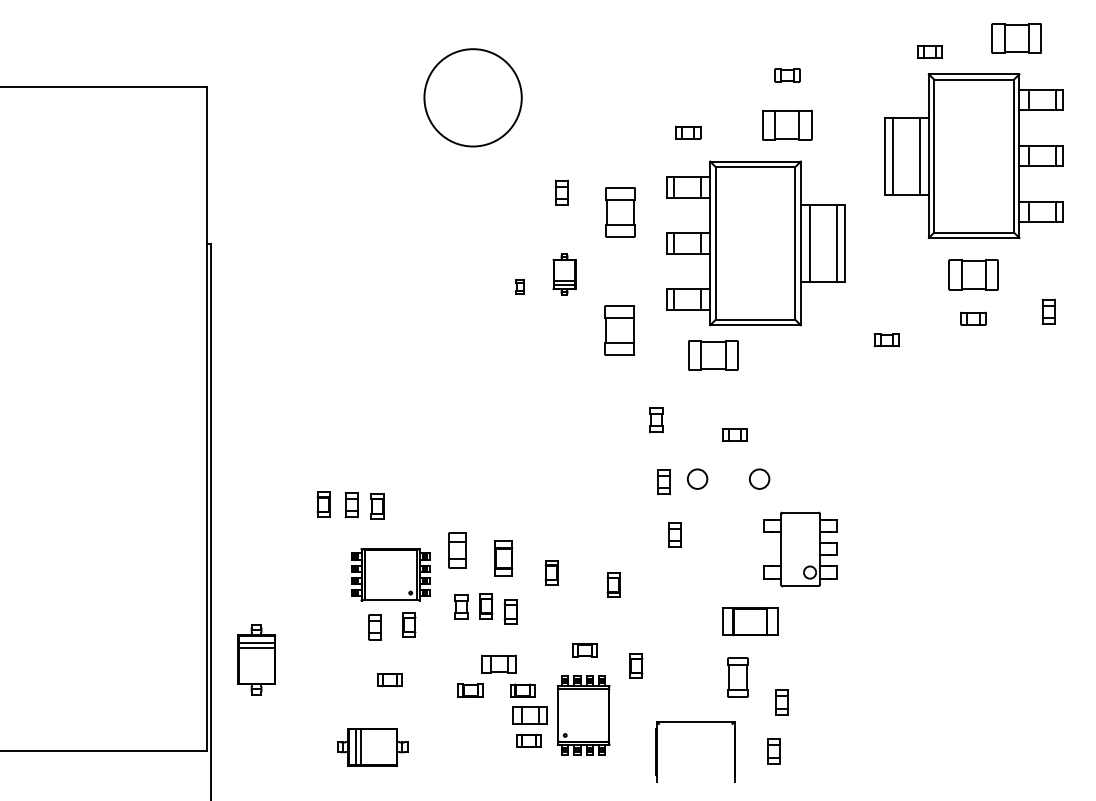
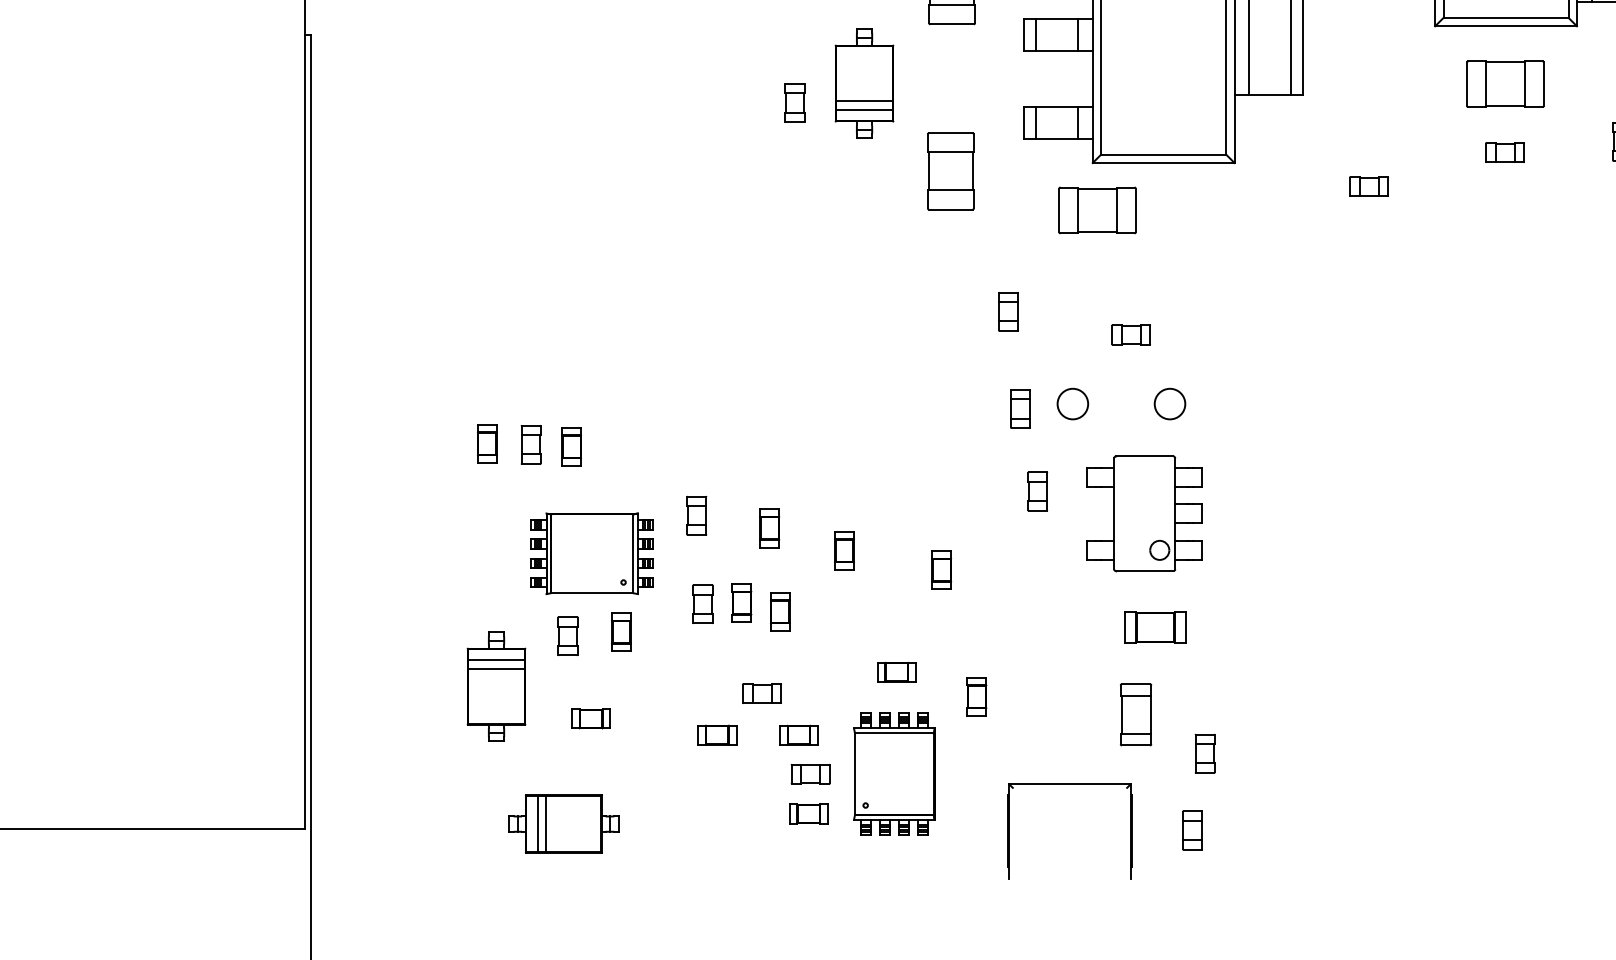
part: (564, 274) -> (864, 83), size x1.67
part: (519, 286) -> (793, 102), size x1.67
part: (800, 549) -> (1144, 514), moved
part: (457, 550) -> (696, 515), size x0.71
part: (504, 558) -> (770, 528), size x0.71
part: (750, 621) -> (1155, 626), size x0.71
part: (256, 659) -> (496, 686), moved
part: (499, 663) -> (762, 692), size x0.71
part: (530, 715) -> (811, 774), size x0.71

